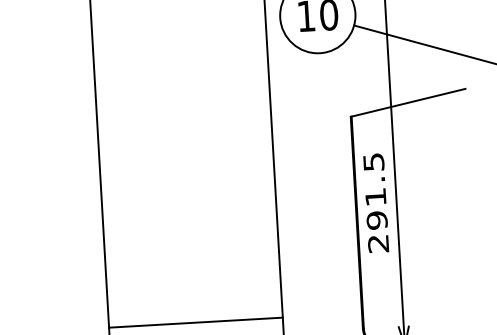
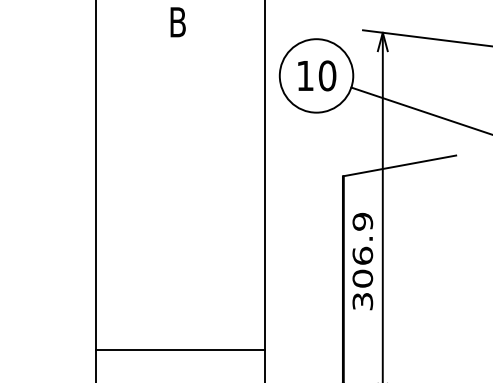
text: (375, 202) -> (362, 261), 291.5 -> 306.9
line: (195, 323) -> (180, 350), moved

